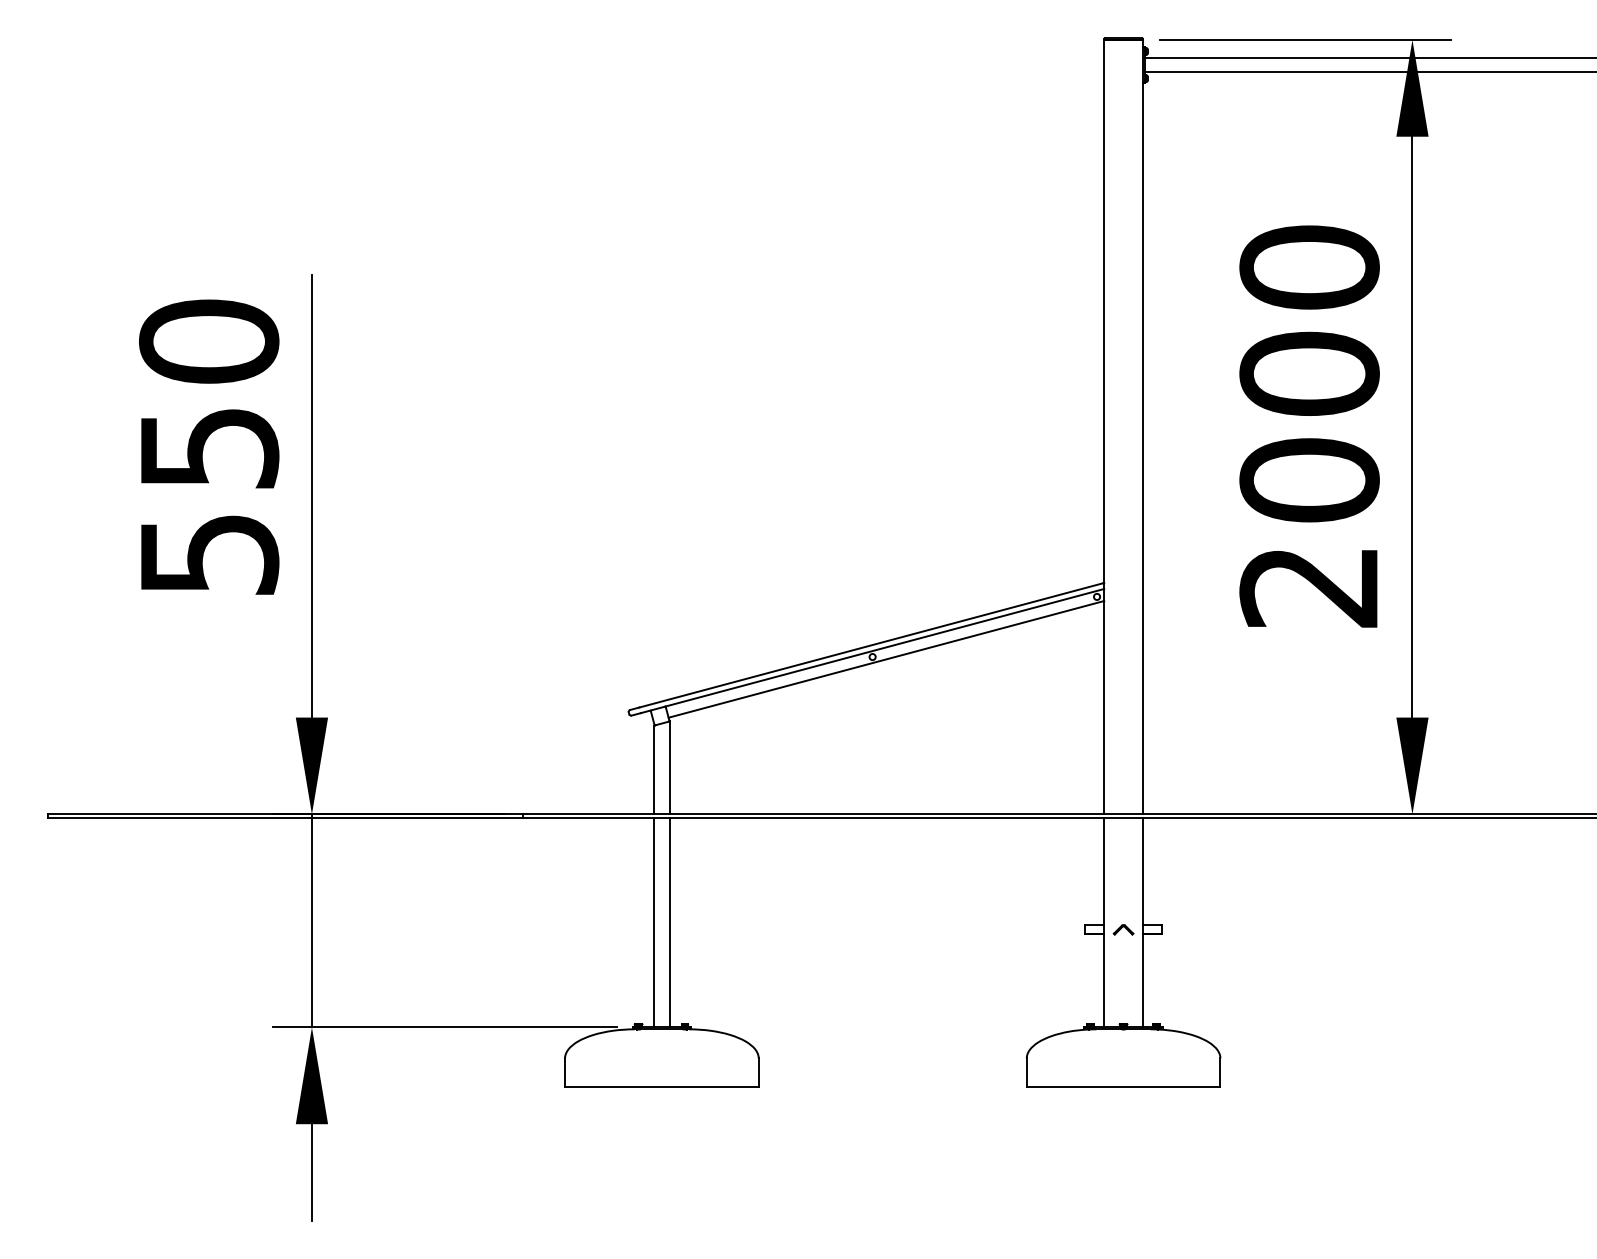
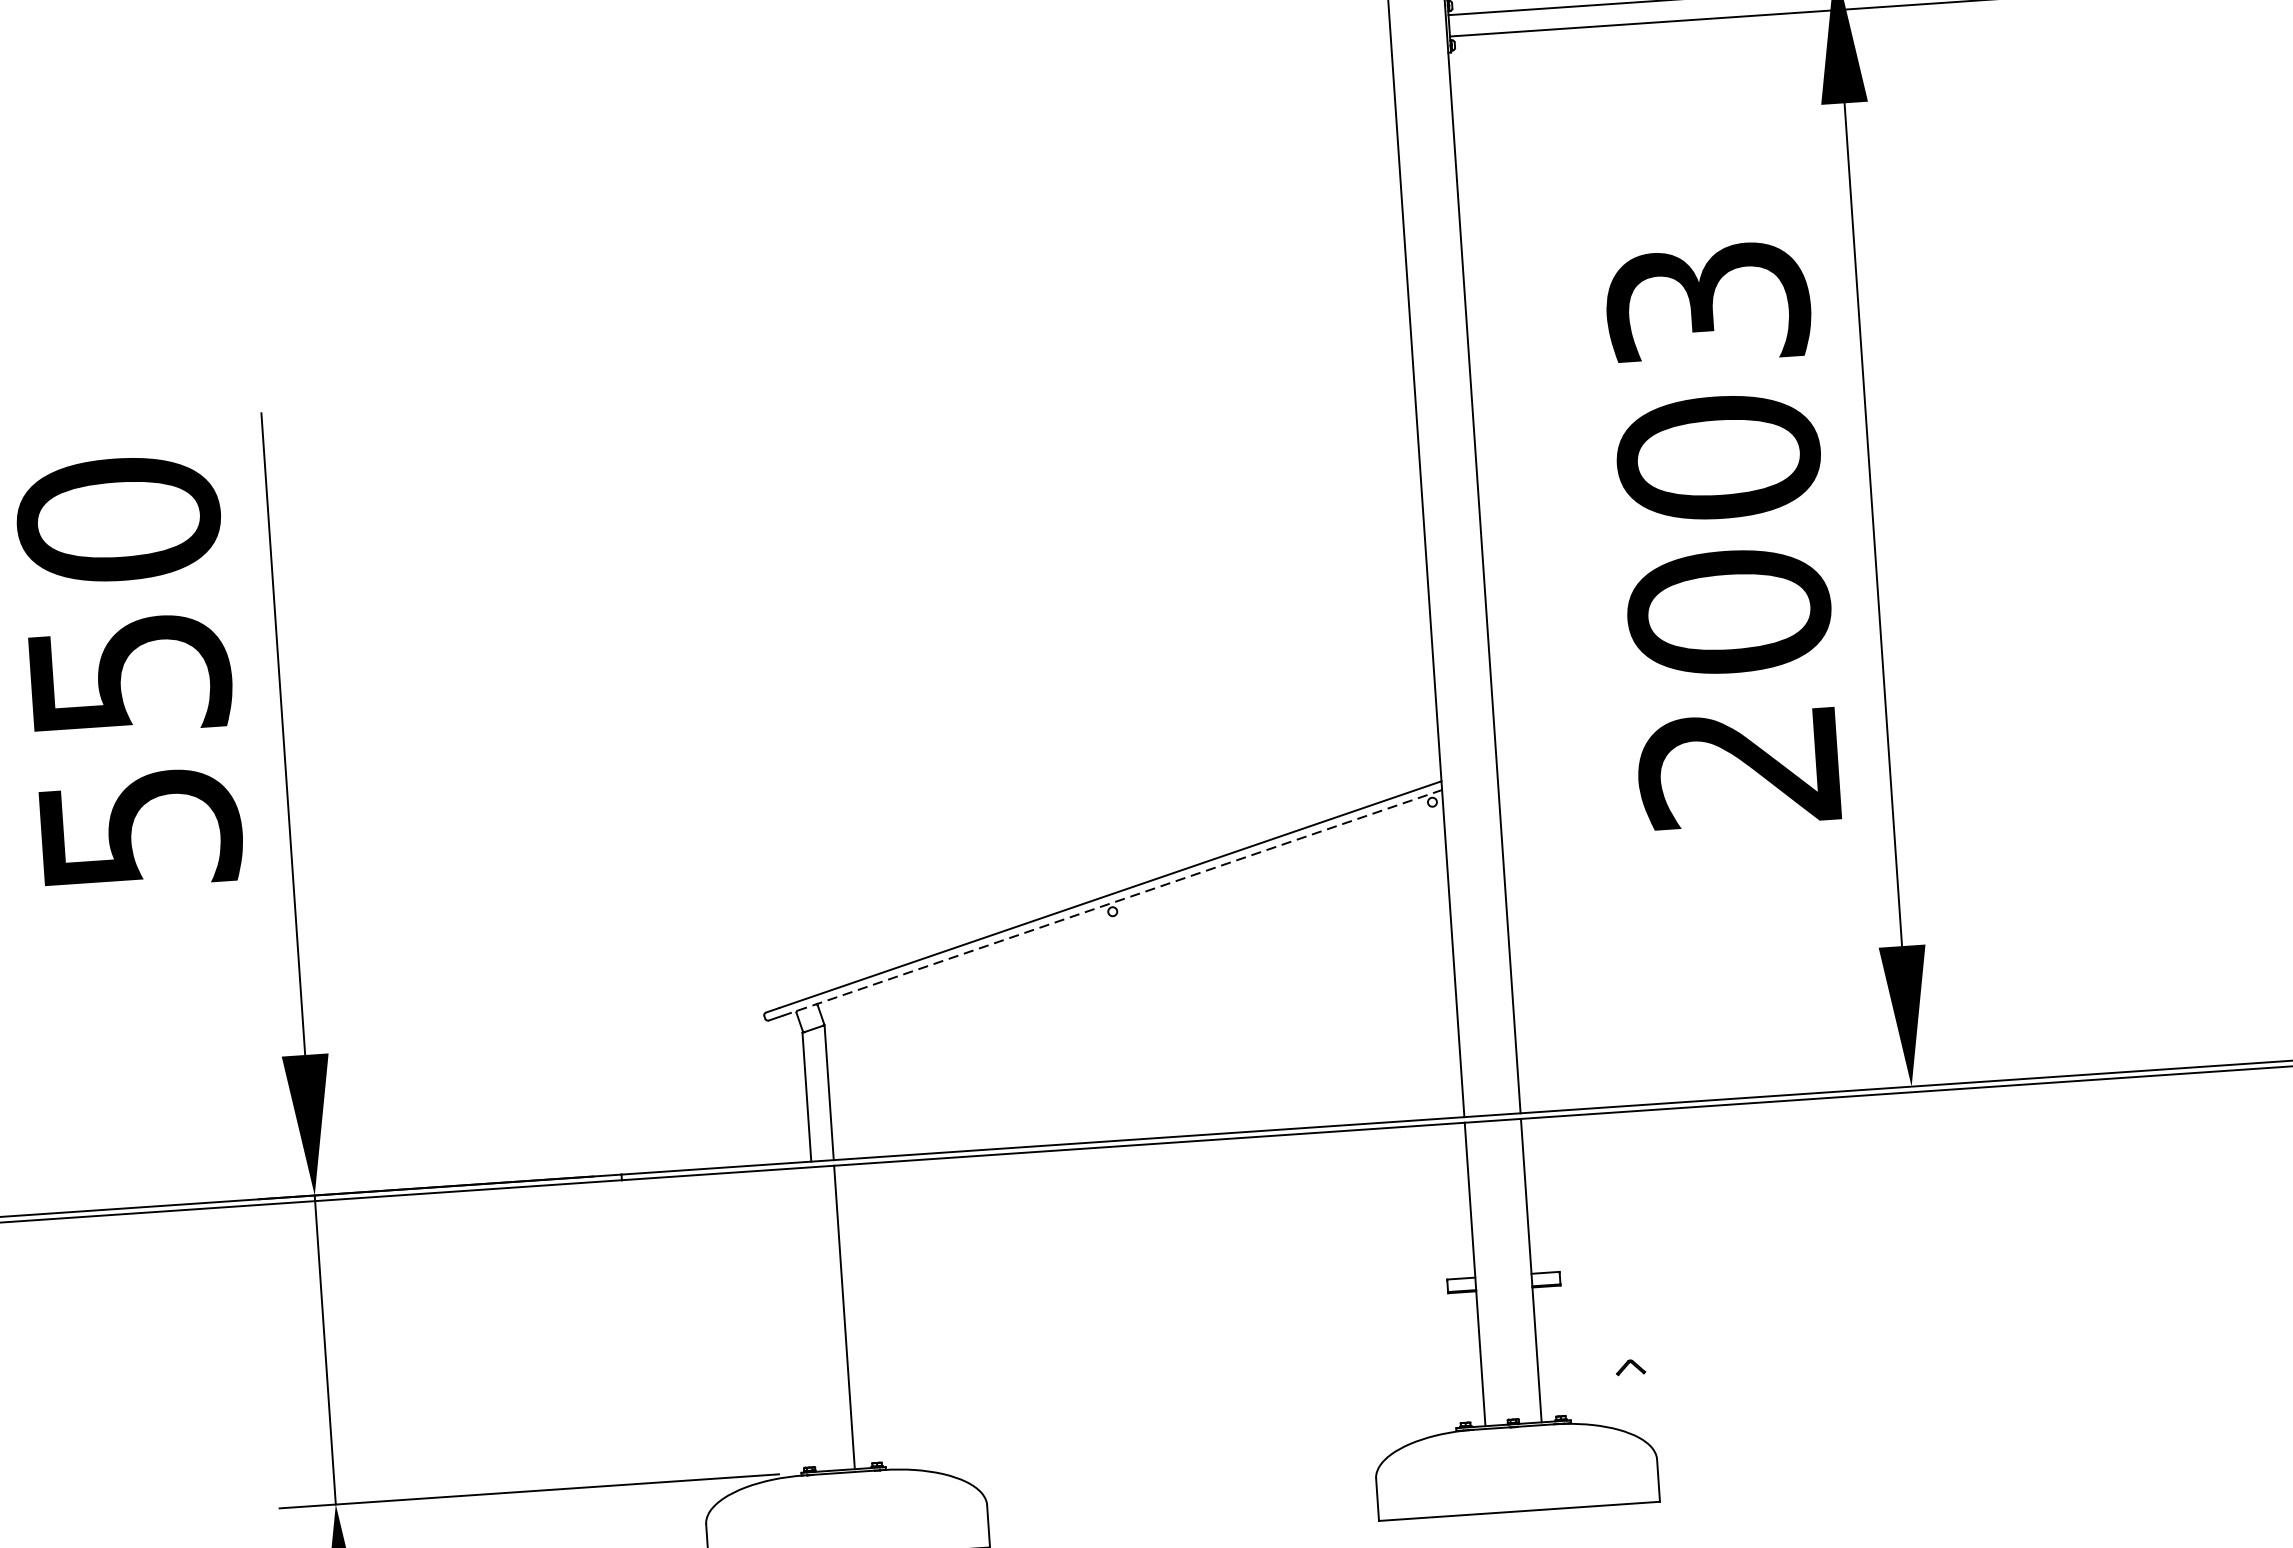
text: (1309, 267) -> (1708, 303), 2000 -> 2003
line: (872, 651) -> (1112, 903), solid -> dashed
line: (886, 659) -> (1133, 913), removed
line: (654, 922) -> (822, 1318), removed
part: (1123, 929) -> (1630, 1366), moved

